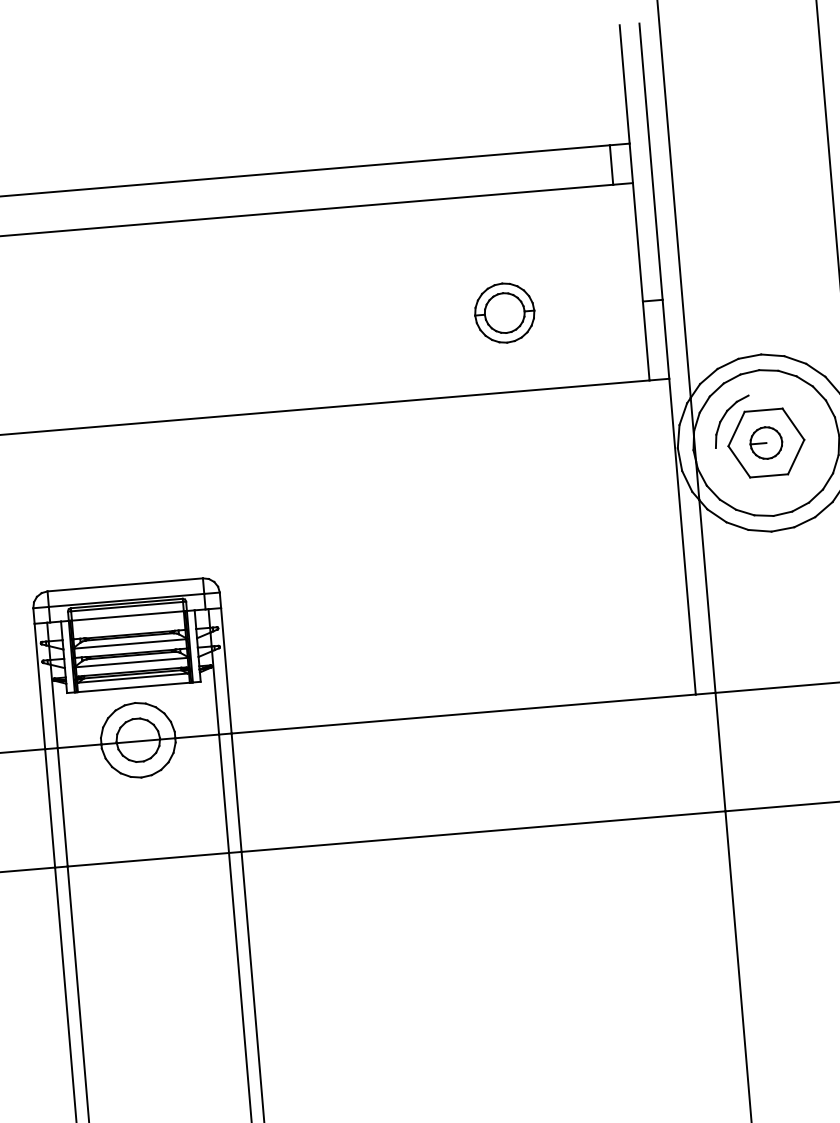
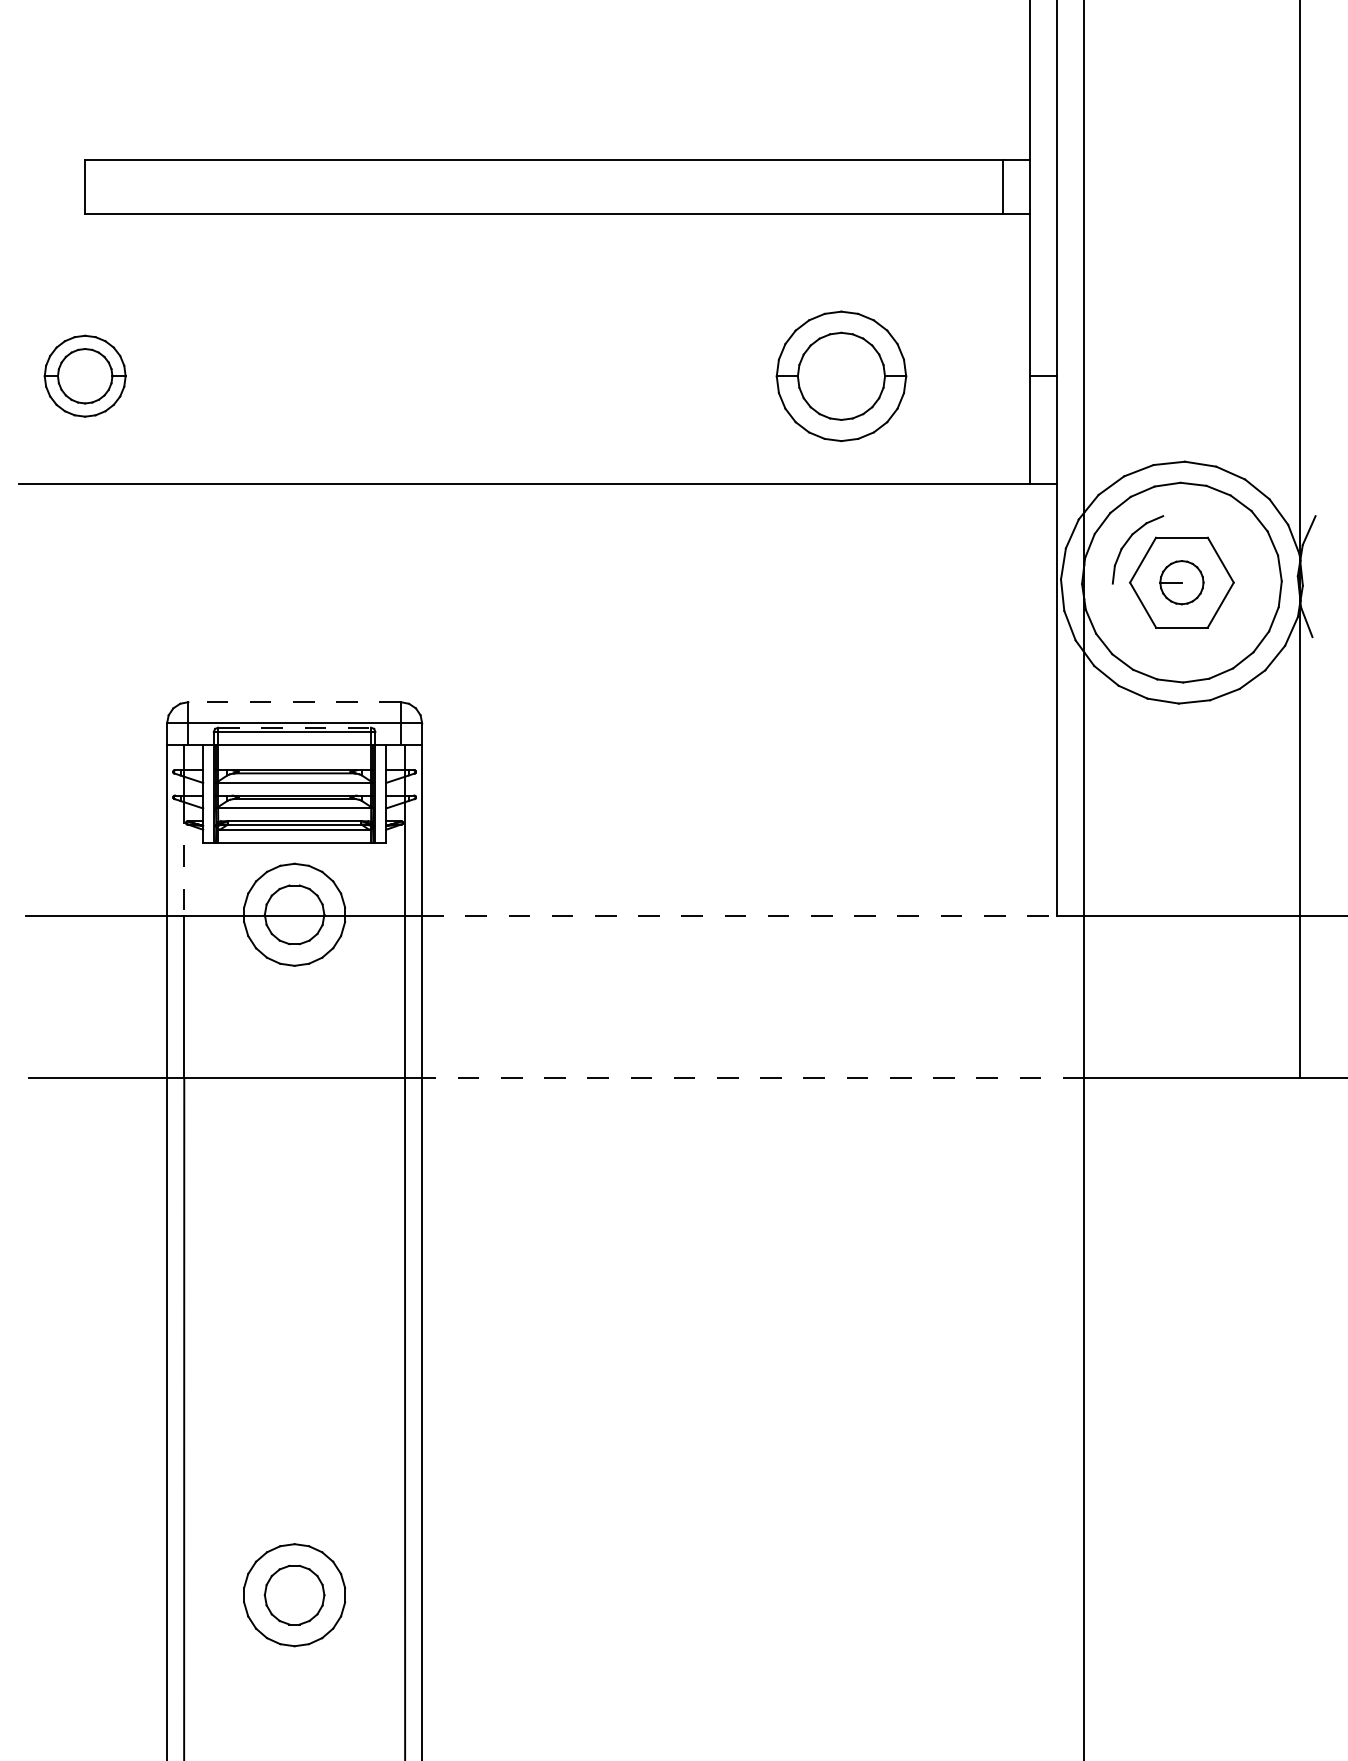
part: (504, 312) -> (840, 375), size x1.6
line: (125, 585) -> (294, 702), solid -> dashed
line: (126, 603) -> (294, 727), solid -> dashed
line: (54, 706) -> (184, 859), solid -> dashed
line: (463, 714) -> (739, 916), solid -> dashed
line: (482, 831) -> (752, 1078), solid -> dashed

